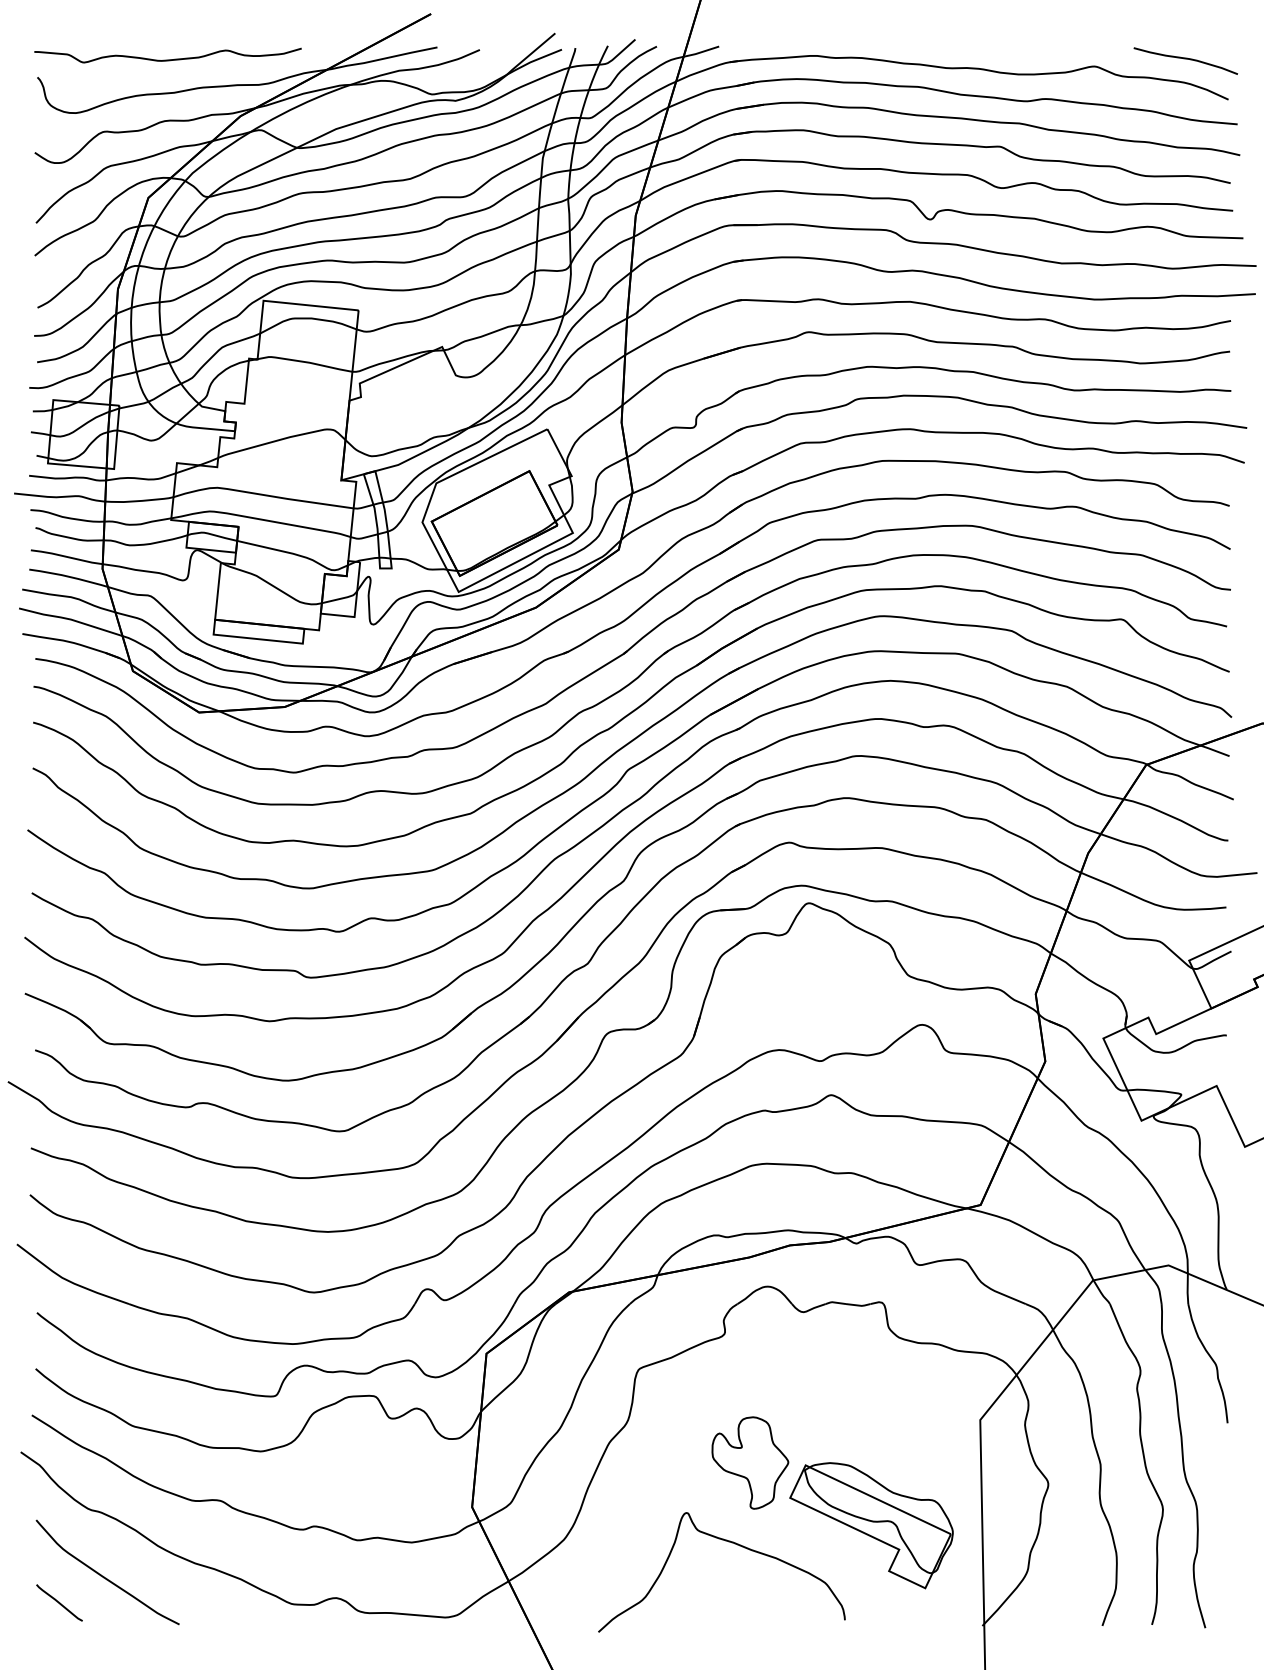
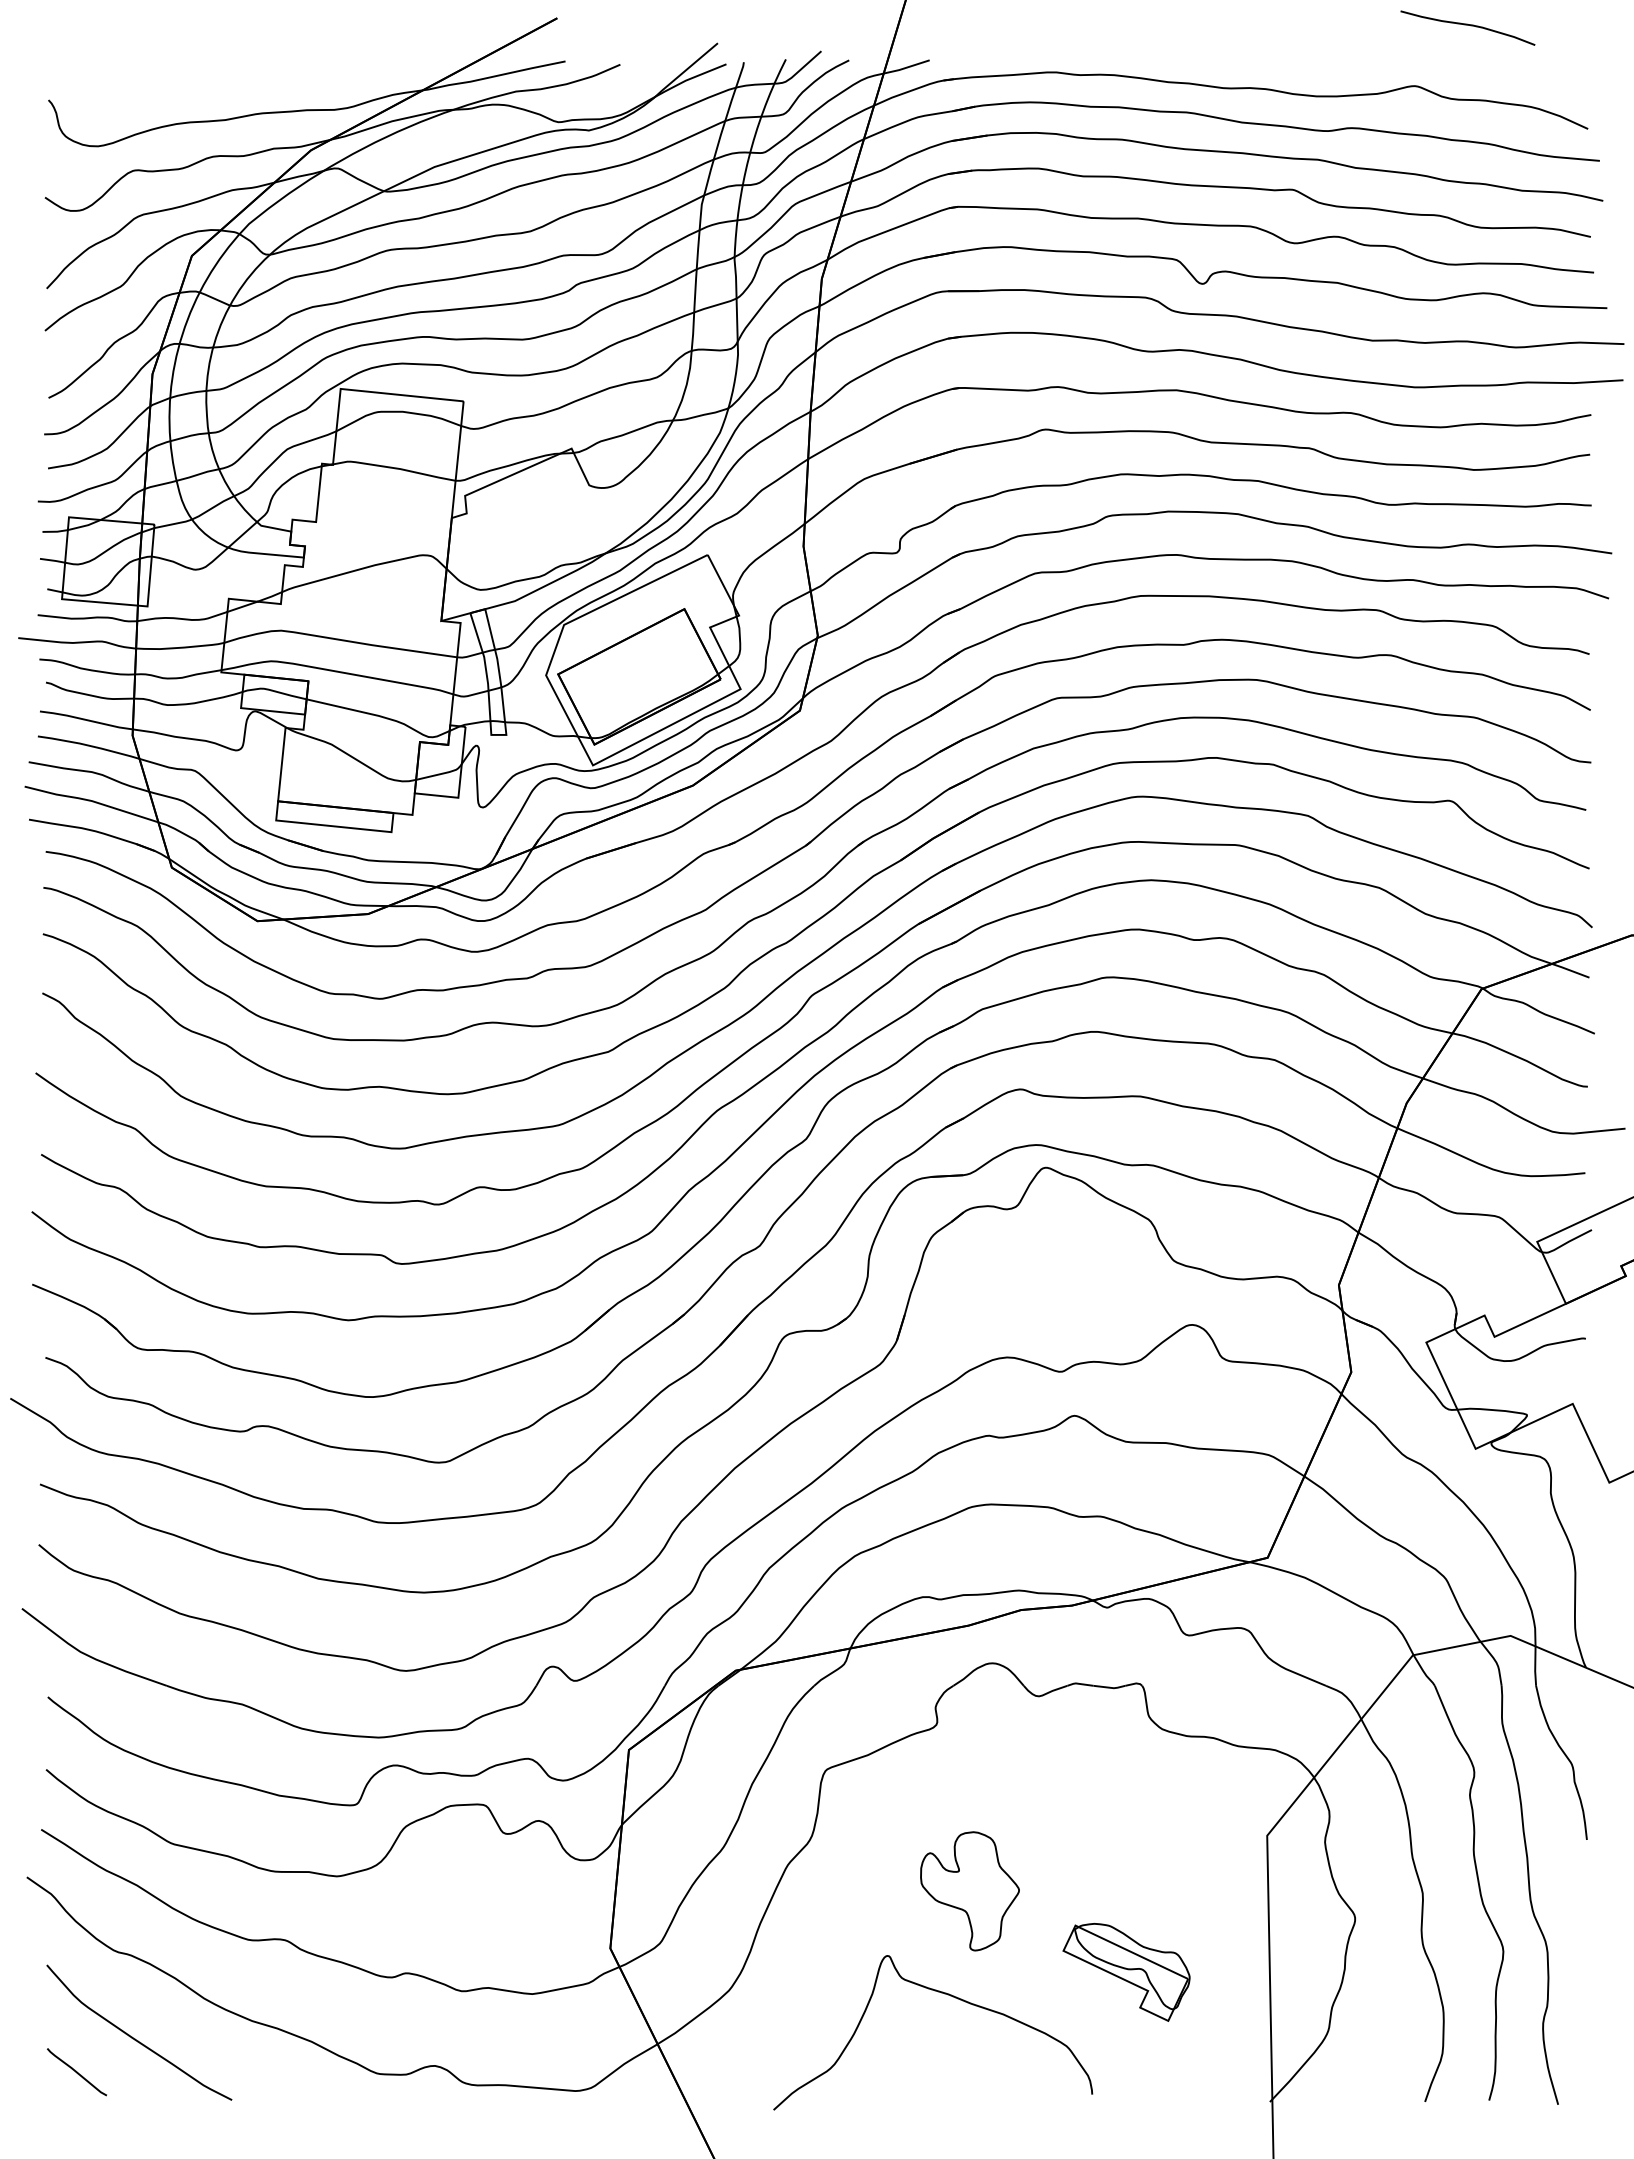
curve: (168, 59) -> (217, 77), removed
curve: (1185, 59) -> (1467, 25), moved
part: (871, 1525) -> (1126, 1972), size x0.6

